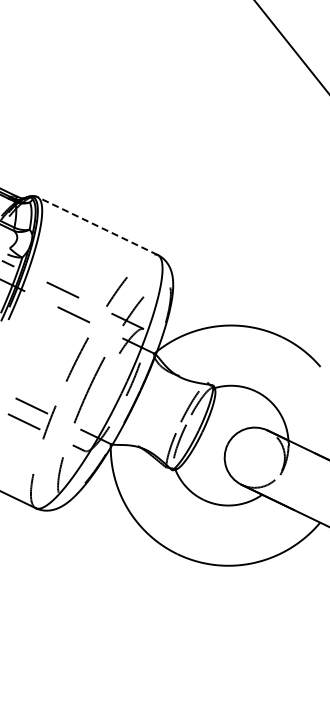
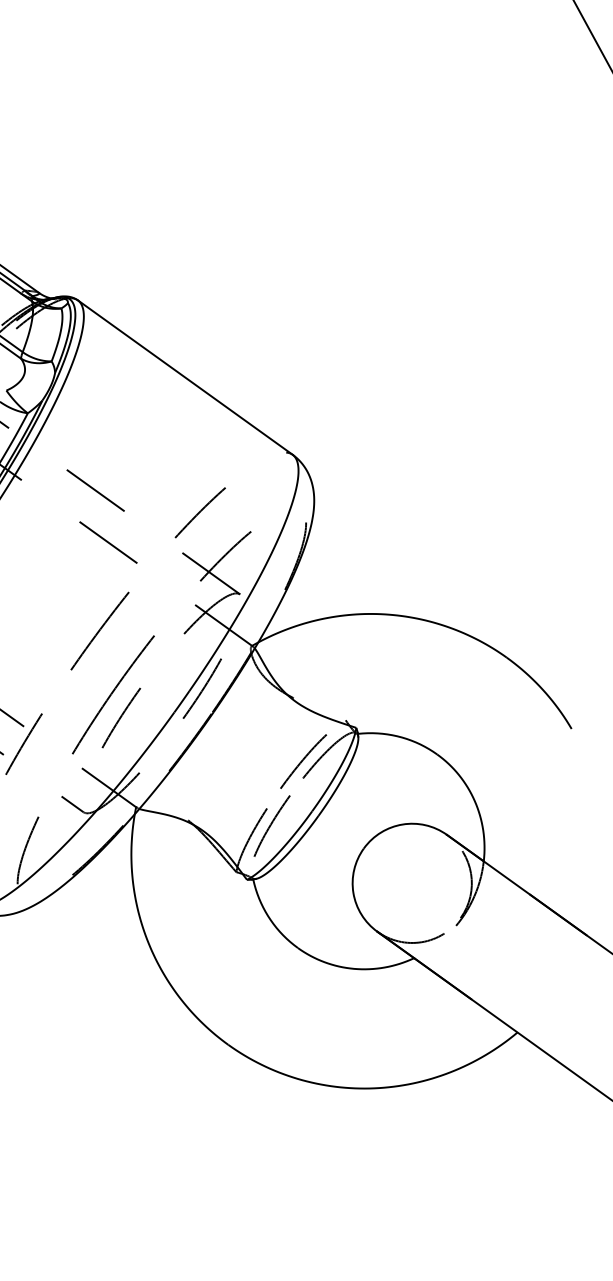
line: (97, 226) -> (185, 378), dashed -> solid
line: (95, 400) -> (121, 717), added

